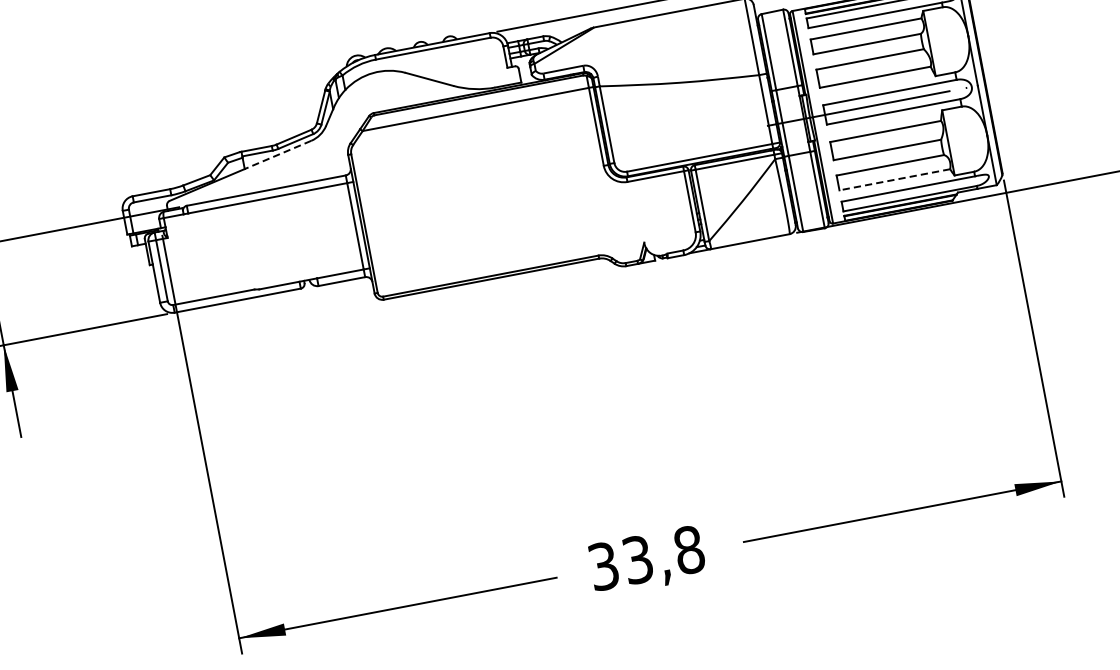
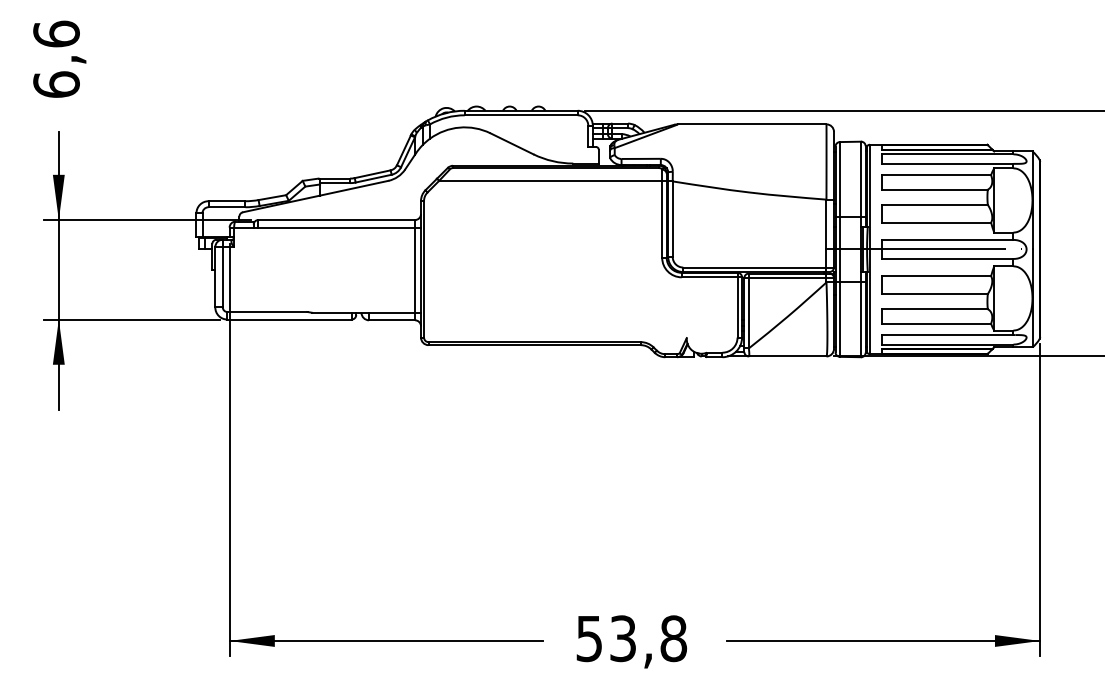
line: (278, 155) -> (354, 188), dashed -> solid
line: (894, 179) -> (936, 323), dashed -> solid
text: (603, 566) -> (589, 638), 33,8 -> 53,8

